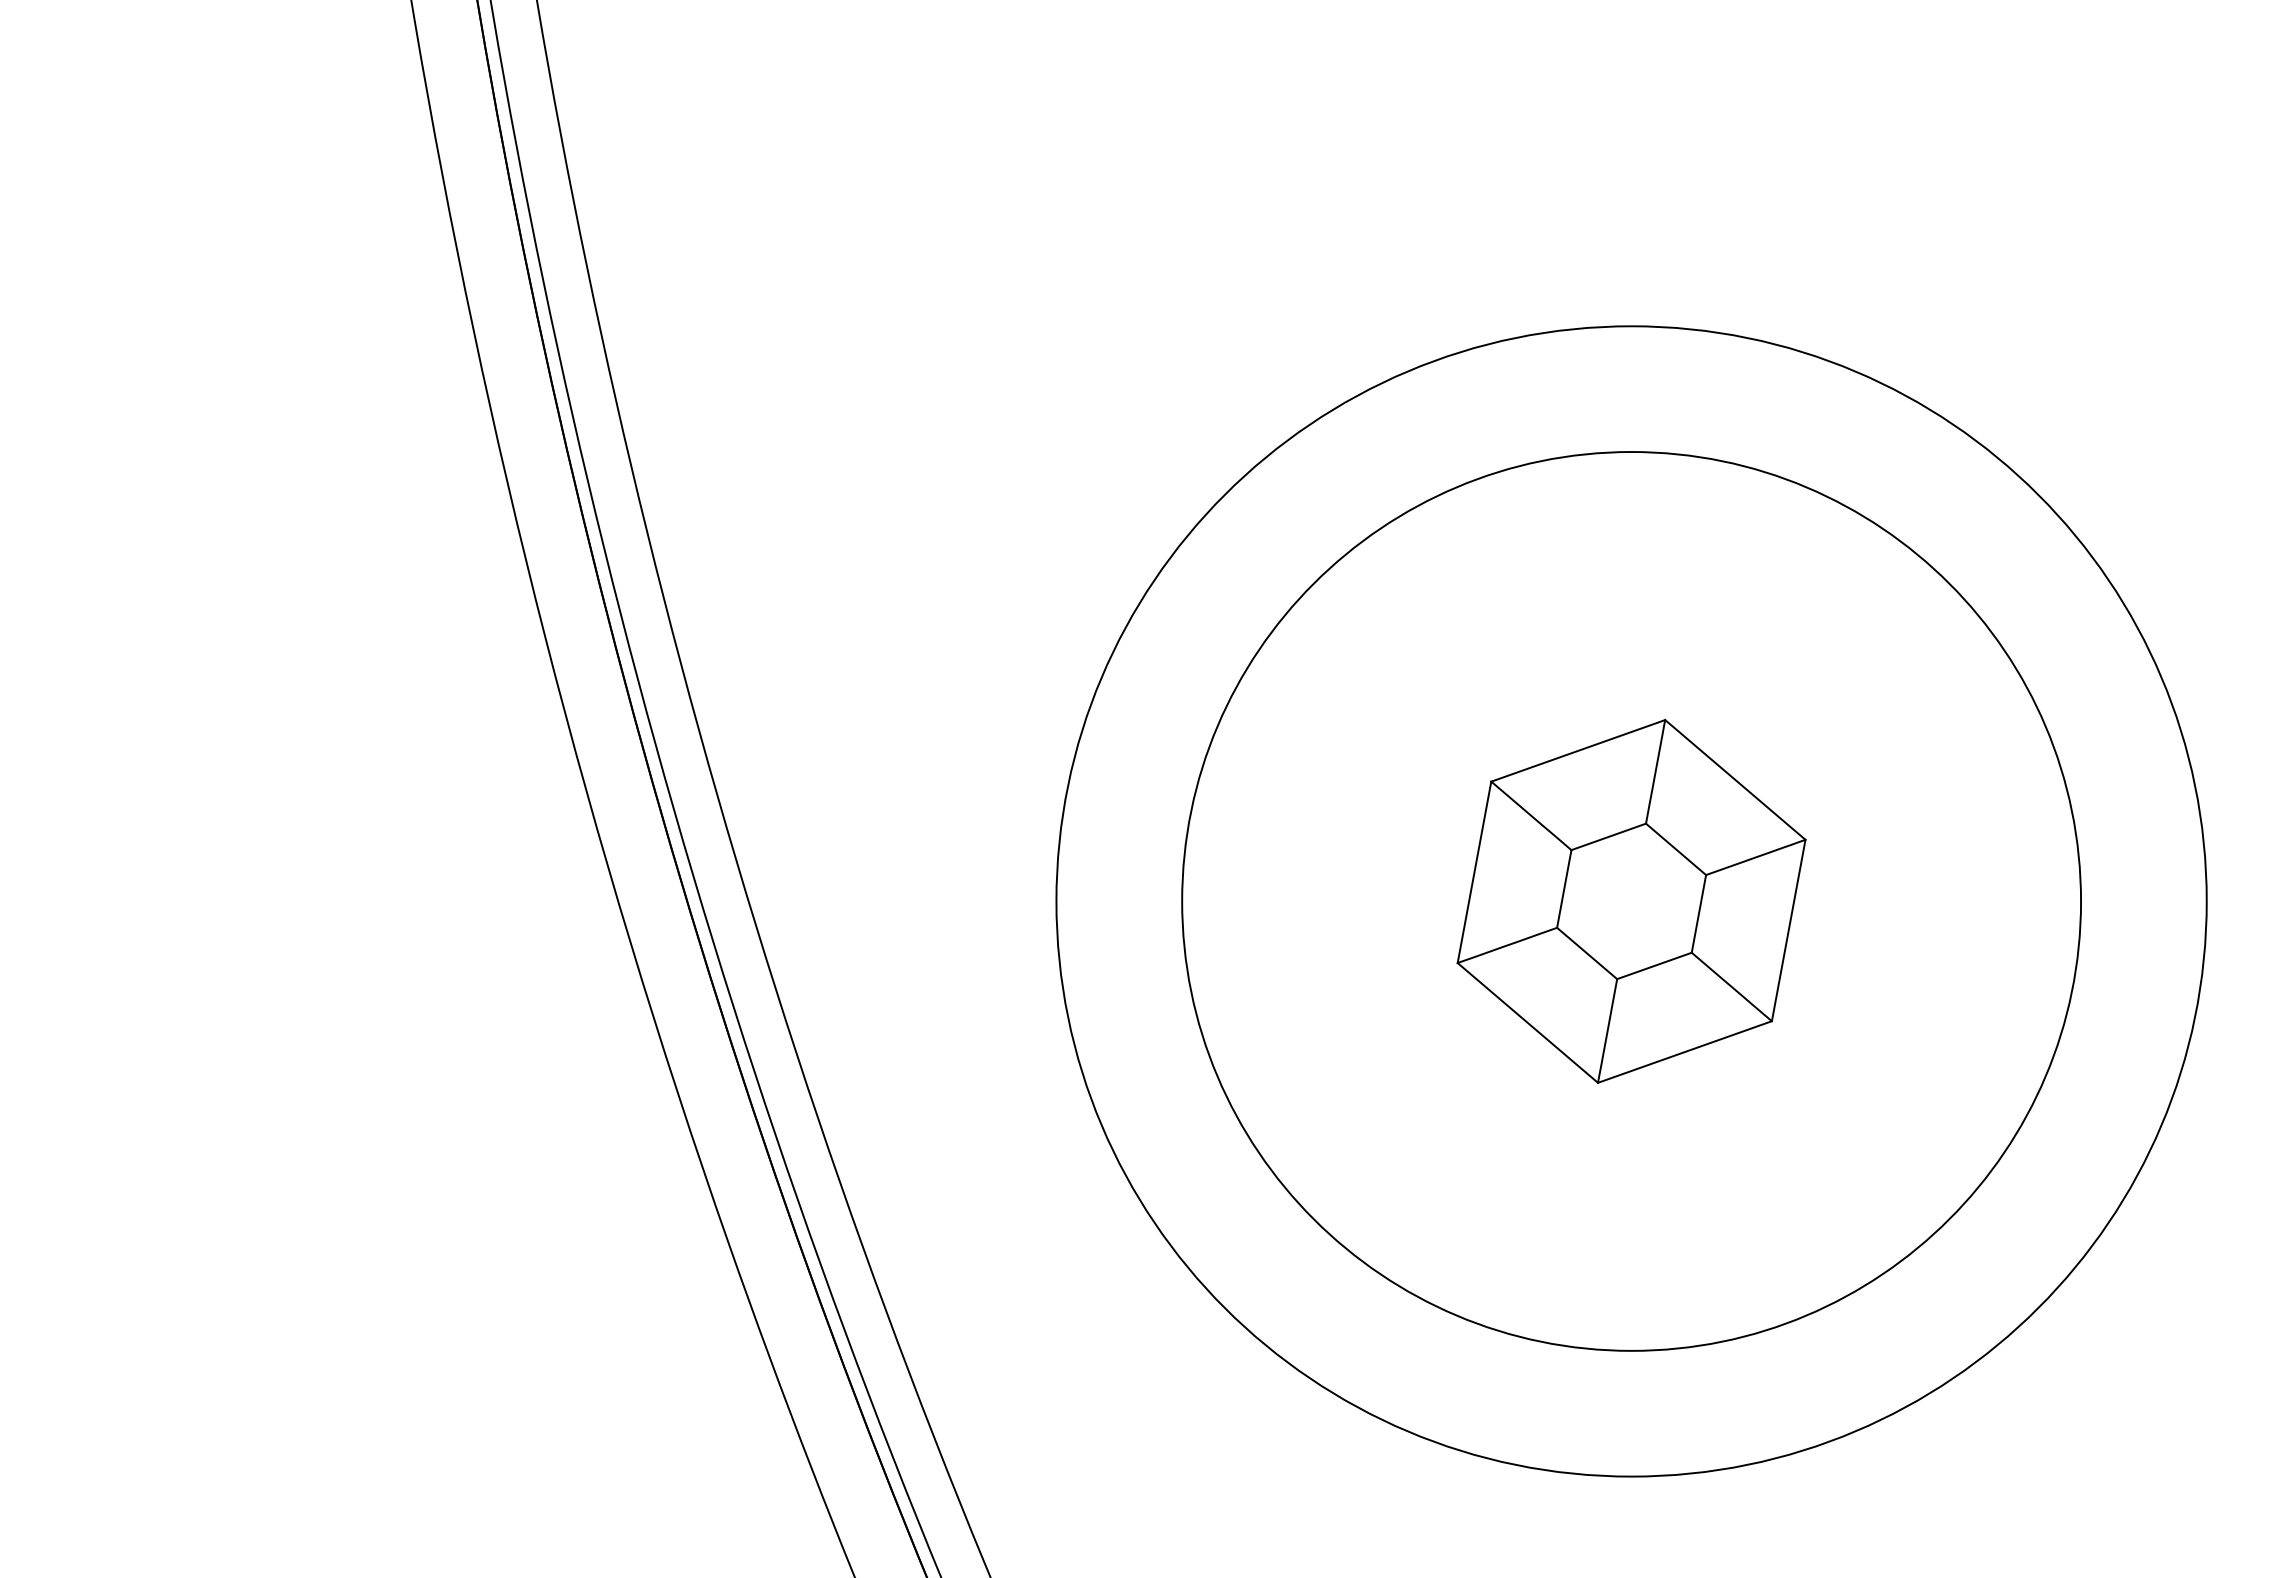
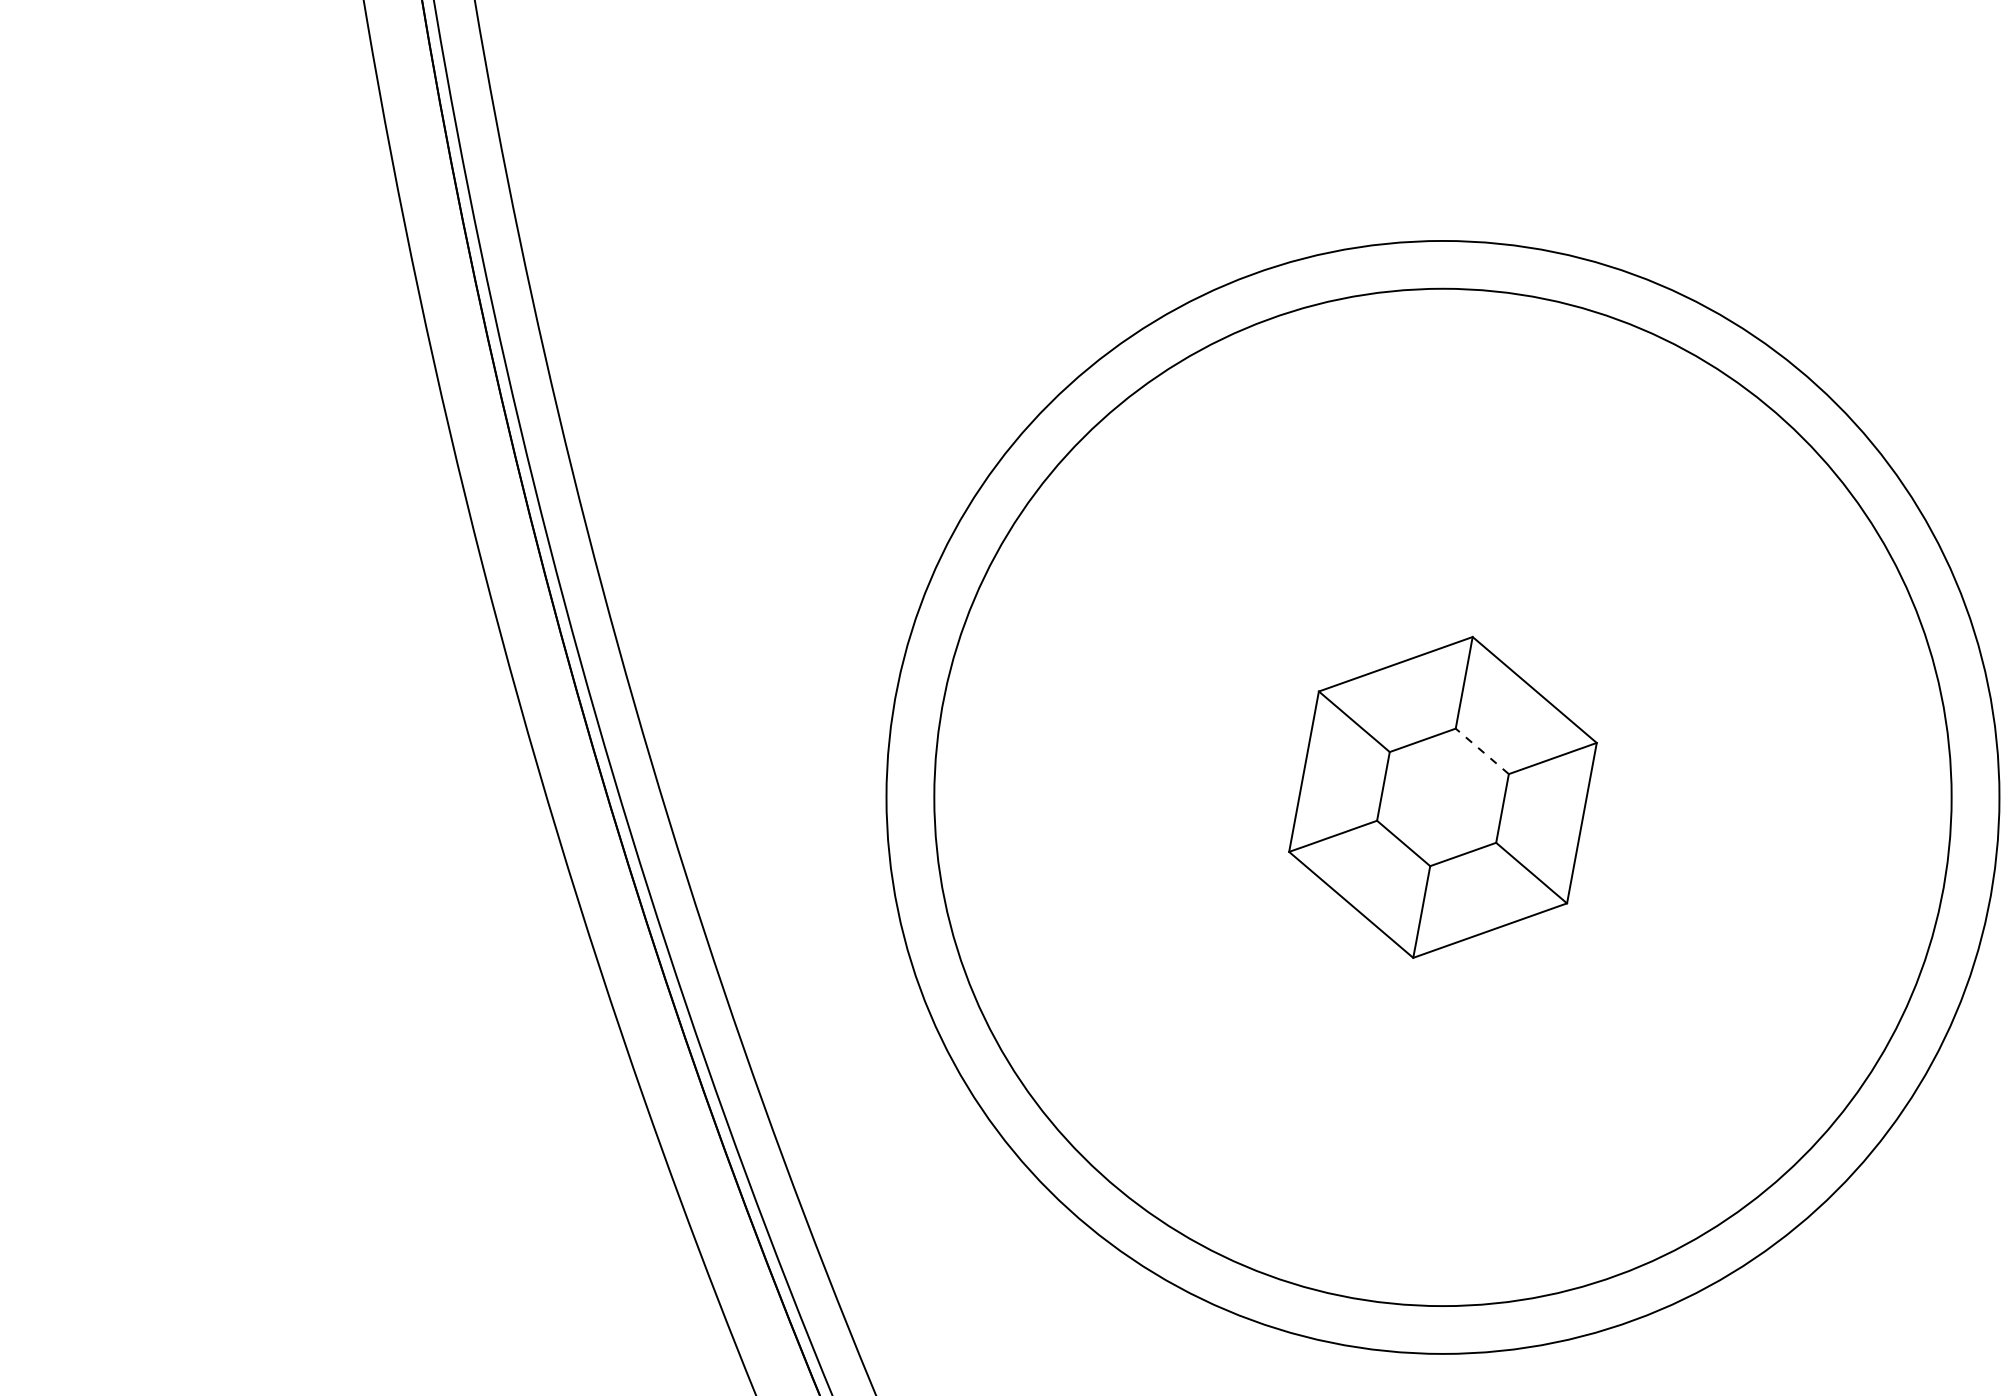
line: (1676, 849) -> (1482, 751), solid -> dashed
circle: (1631, 901) -> (1442, 797), size x1.4

